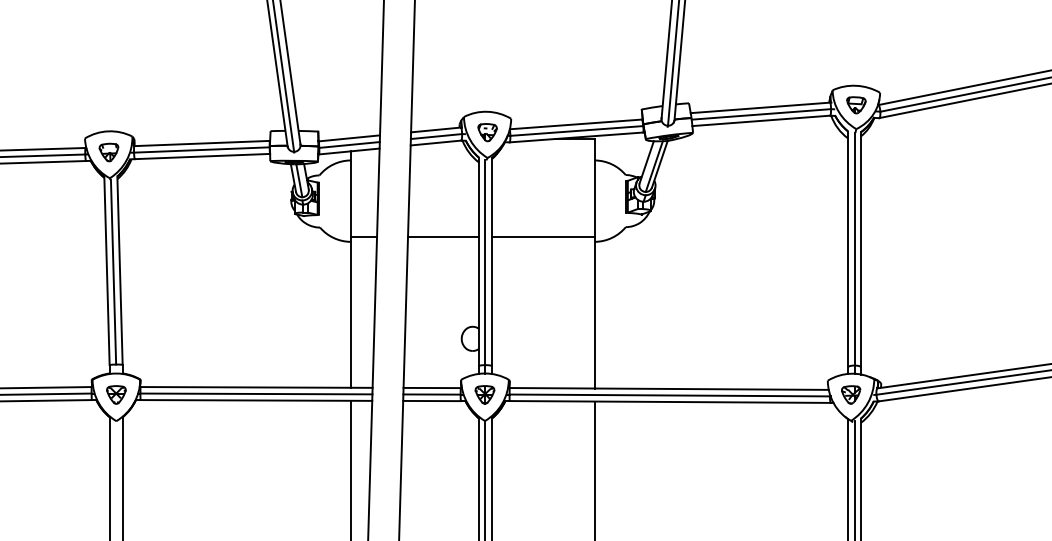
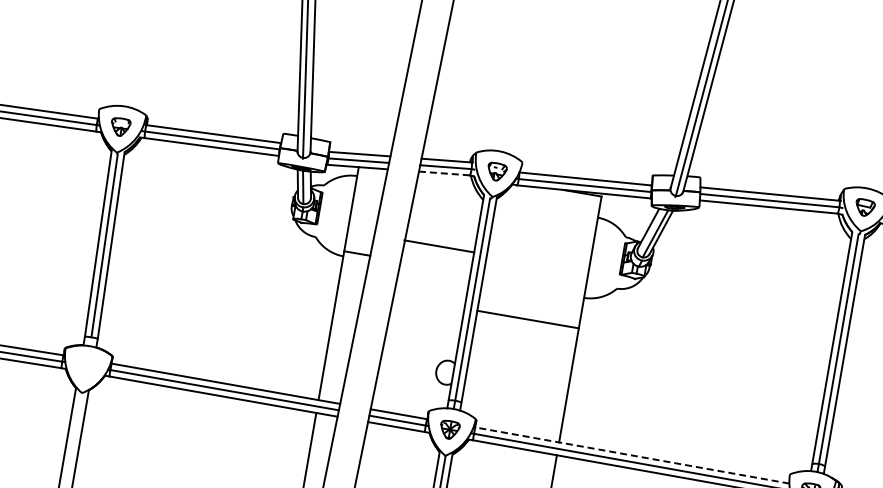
line: (435, 143) -> (443, 173), solid -> dashed
line: (443, 236) -> (439, 246), moved
line: (542, 236) -> (527, 319), moved
line: (669, 388) -> (632, 455), solid -> dashed
part: (116, 394) -> (86, 366), removed

